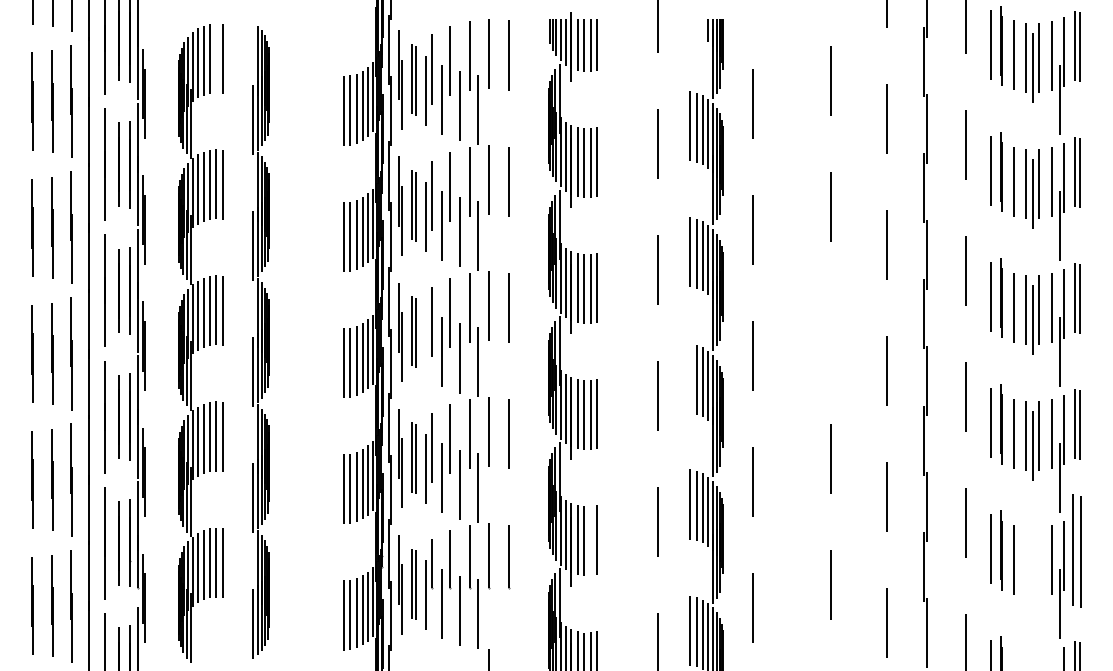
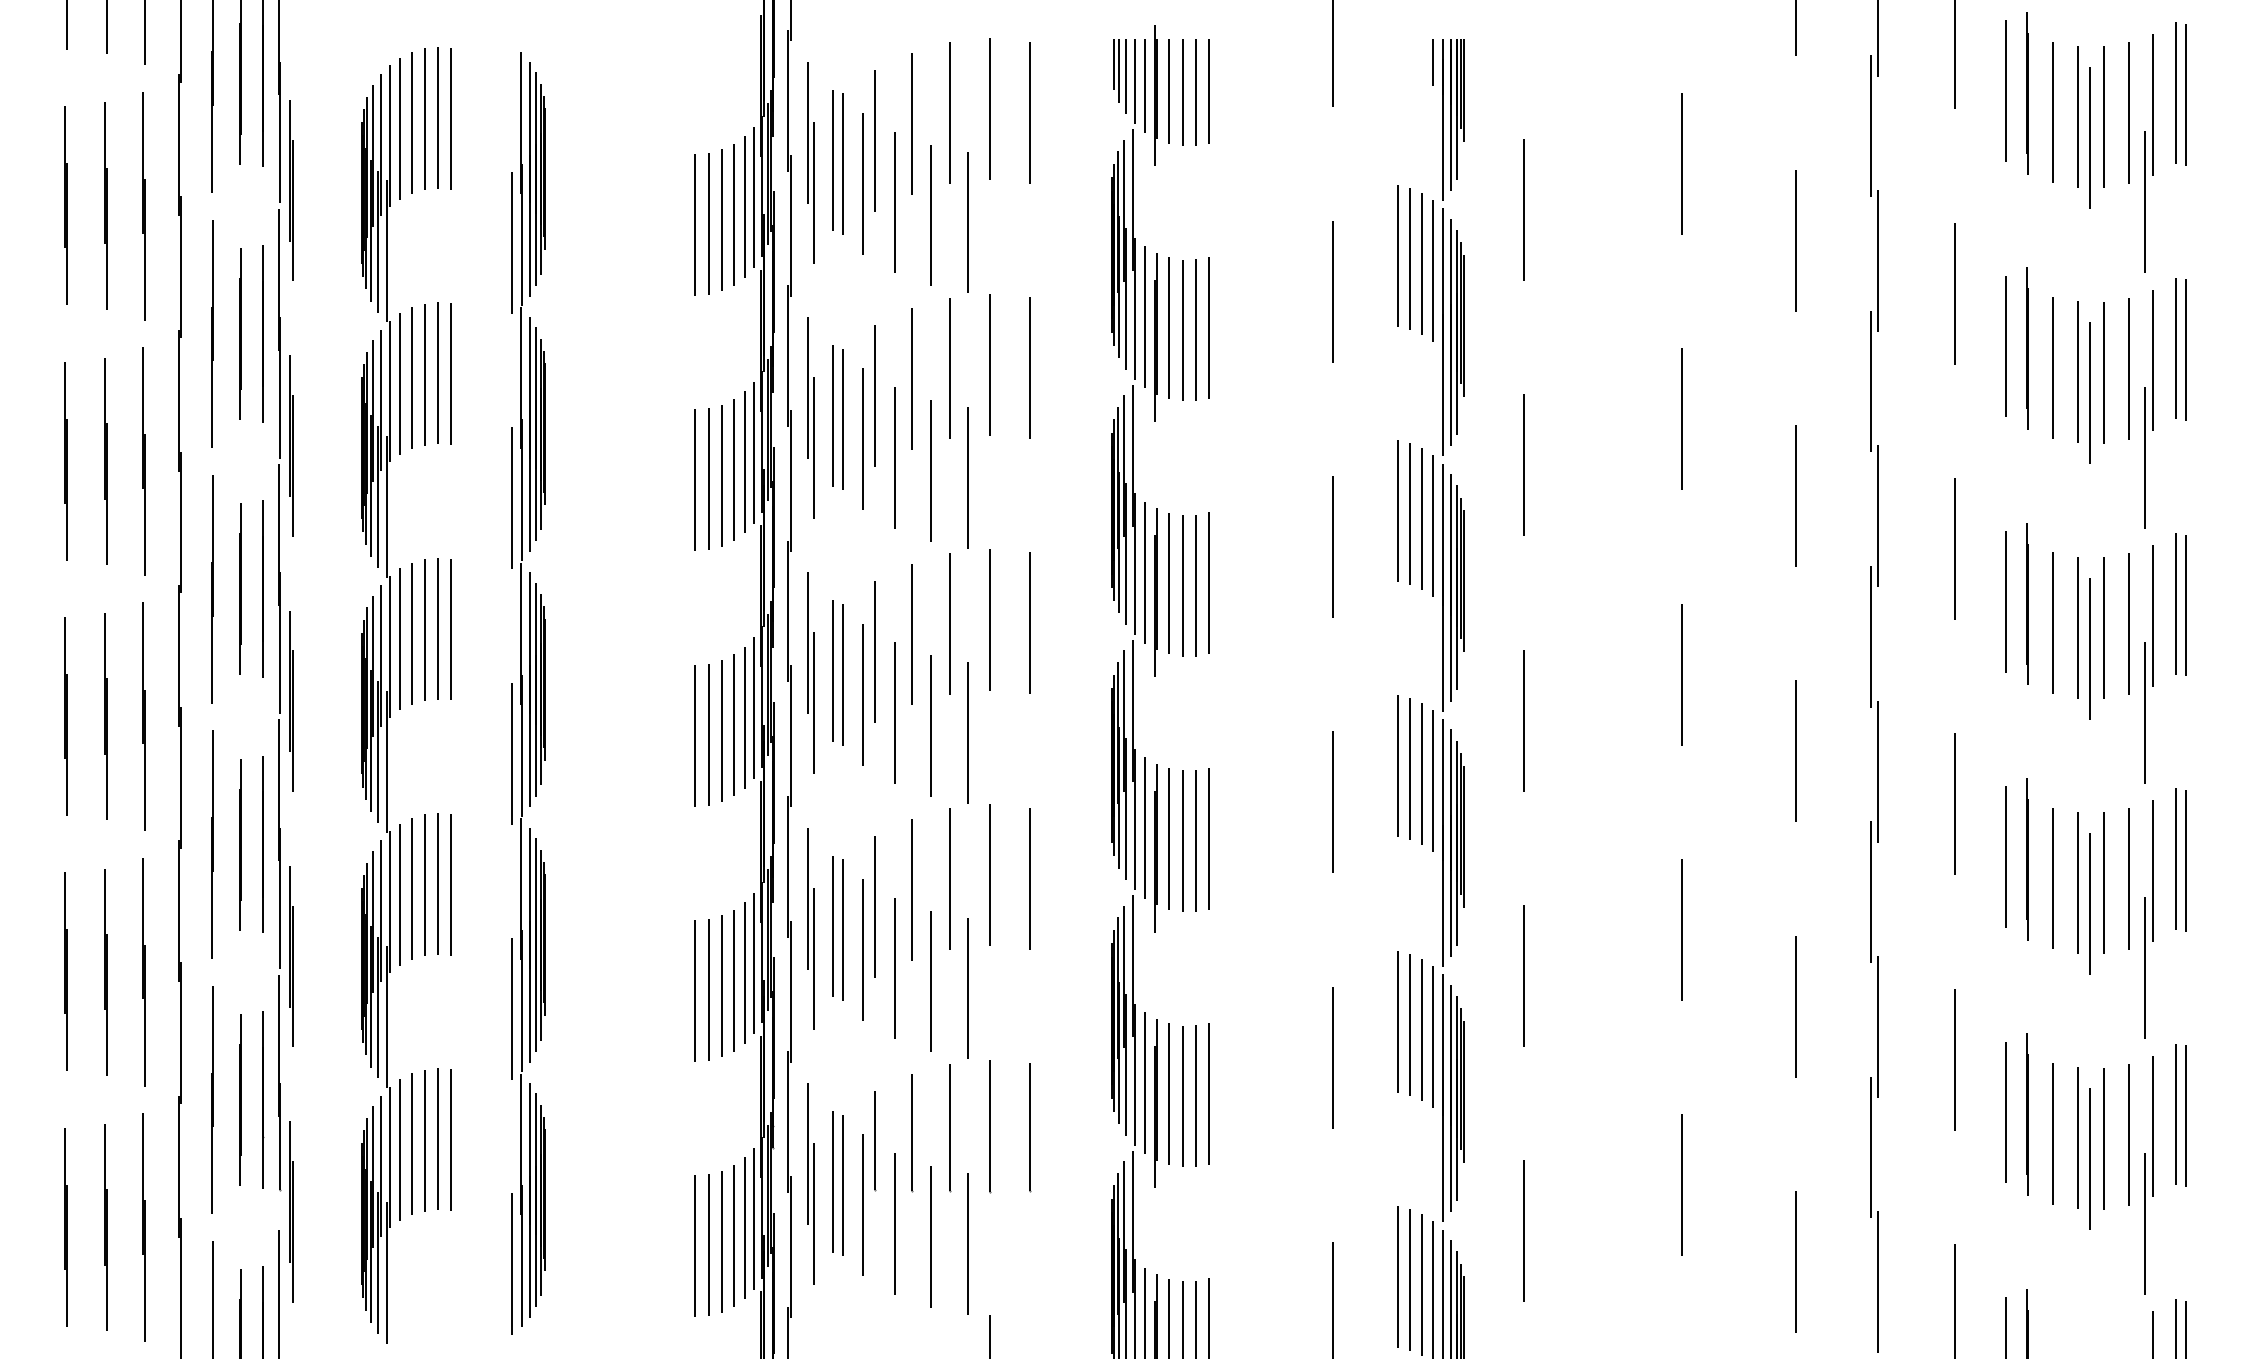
line: (216, 58) -> (438, 118), added
line: (830, 332) -> (1681, 673), added
line: (426, 343) -> (863, 695), added
line: (690, 378) -> (1397, 766), added
line: (590, 541) -> (1195, 1096), added
part: (1077, 550) -> (2181, 1114), size x0.62
part: (1032, 567) -> (2090, 1149), added

